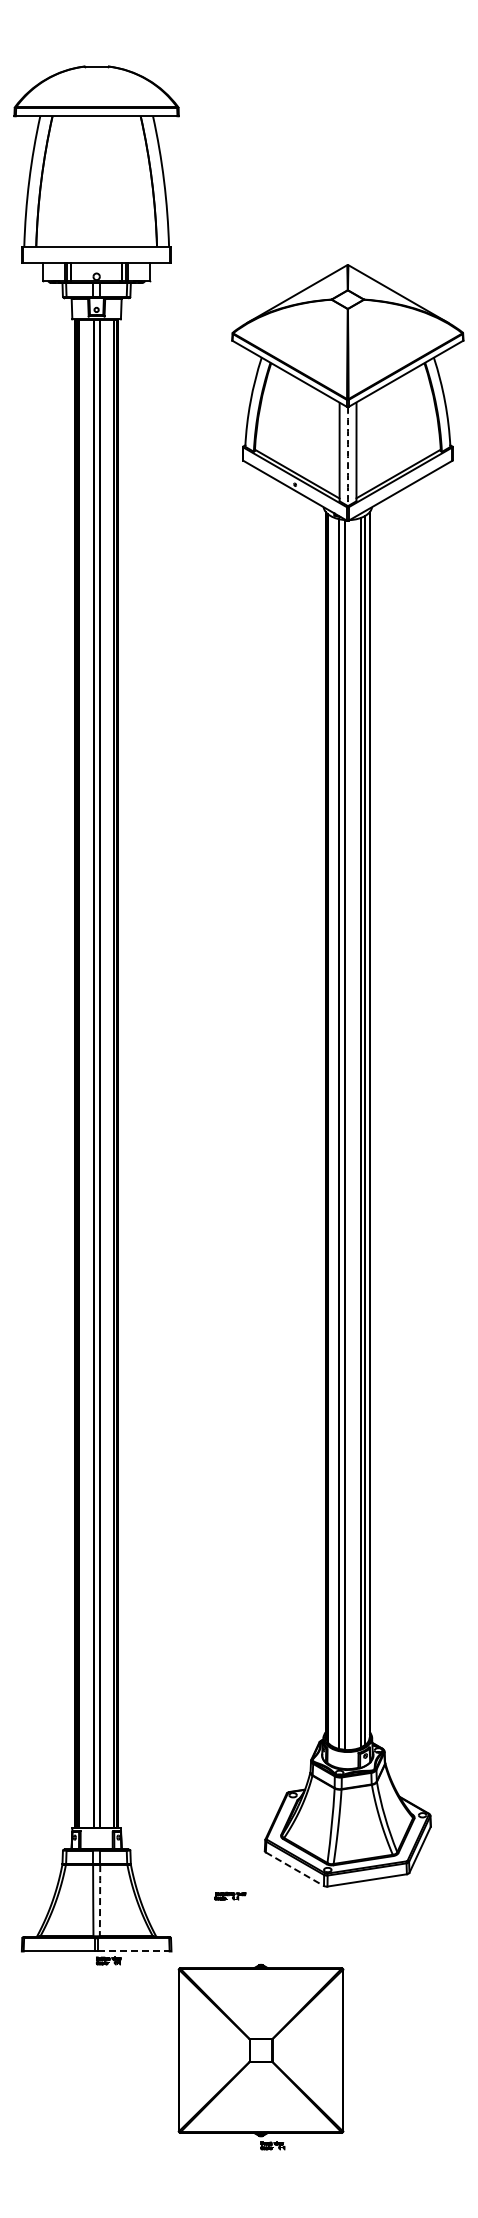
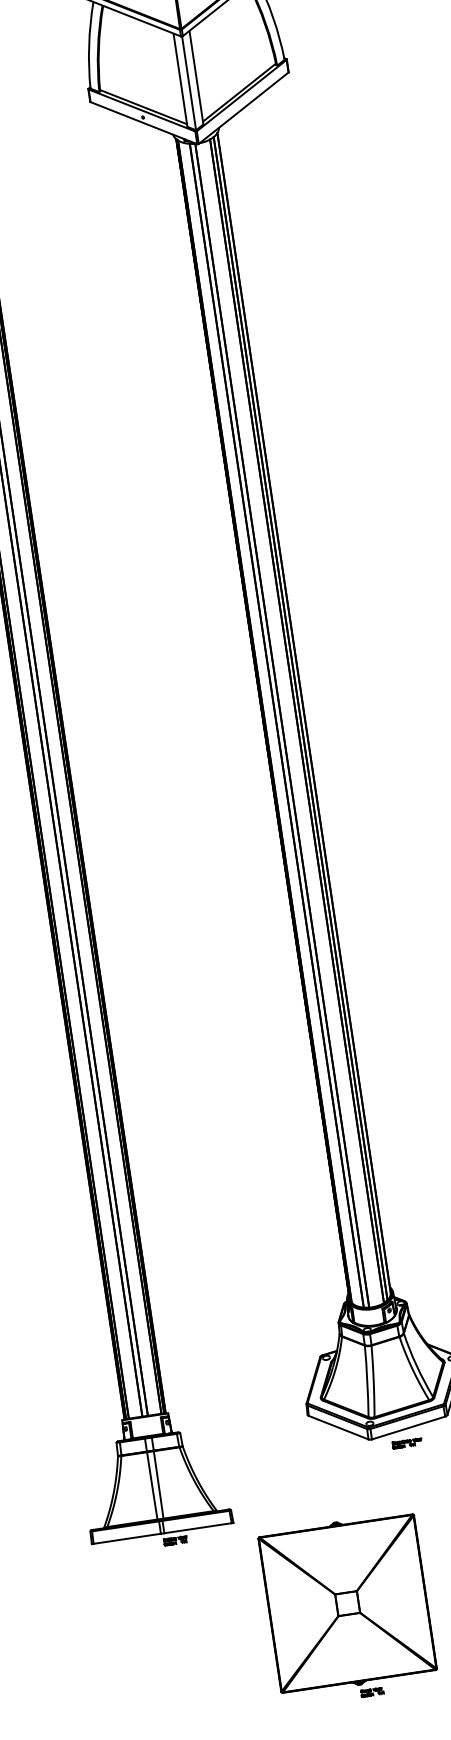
arc: (348, 456) -> (189, 83), dashed -> solid
line: (294, 1869) -> (338, 1427), dashed -> solid
part: (230, 1895) -> (407, 1442), moved
line: (100, 1900) -> (159, 1484), dashed -> solid
line: (134, 1951) -> (198, 1528), dashed -> solid
part: (260, 2056) -> (347, 1609), moved

